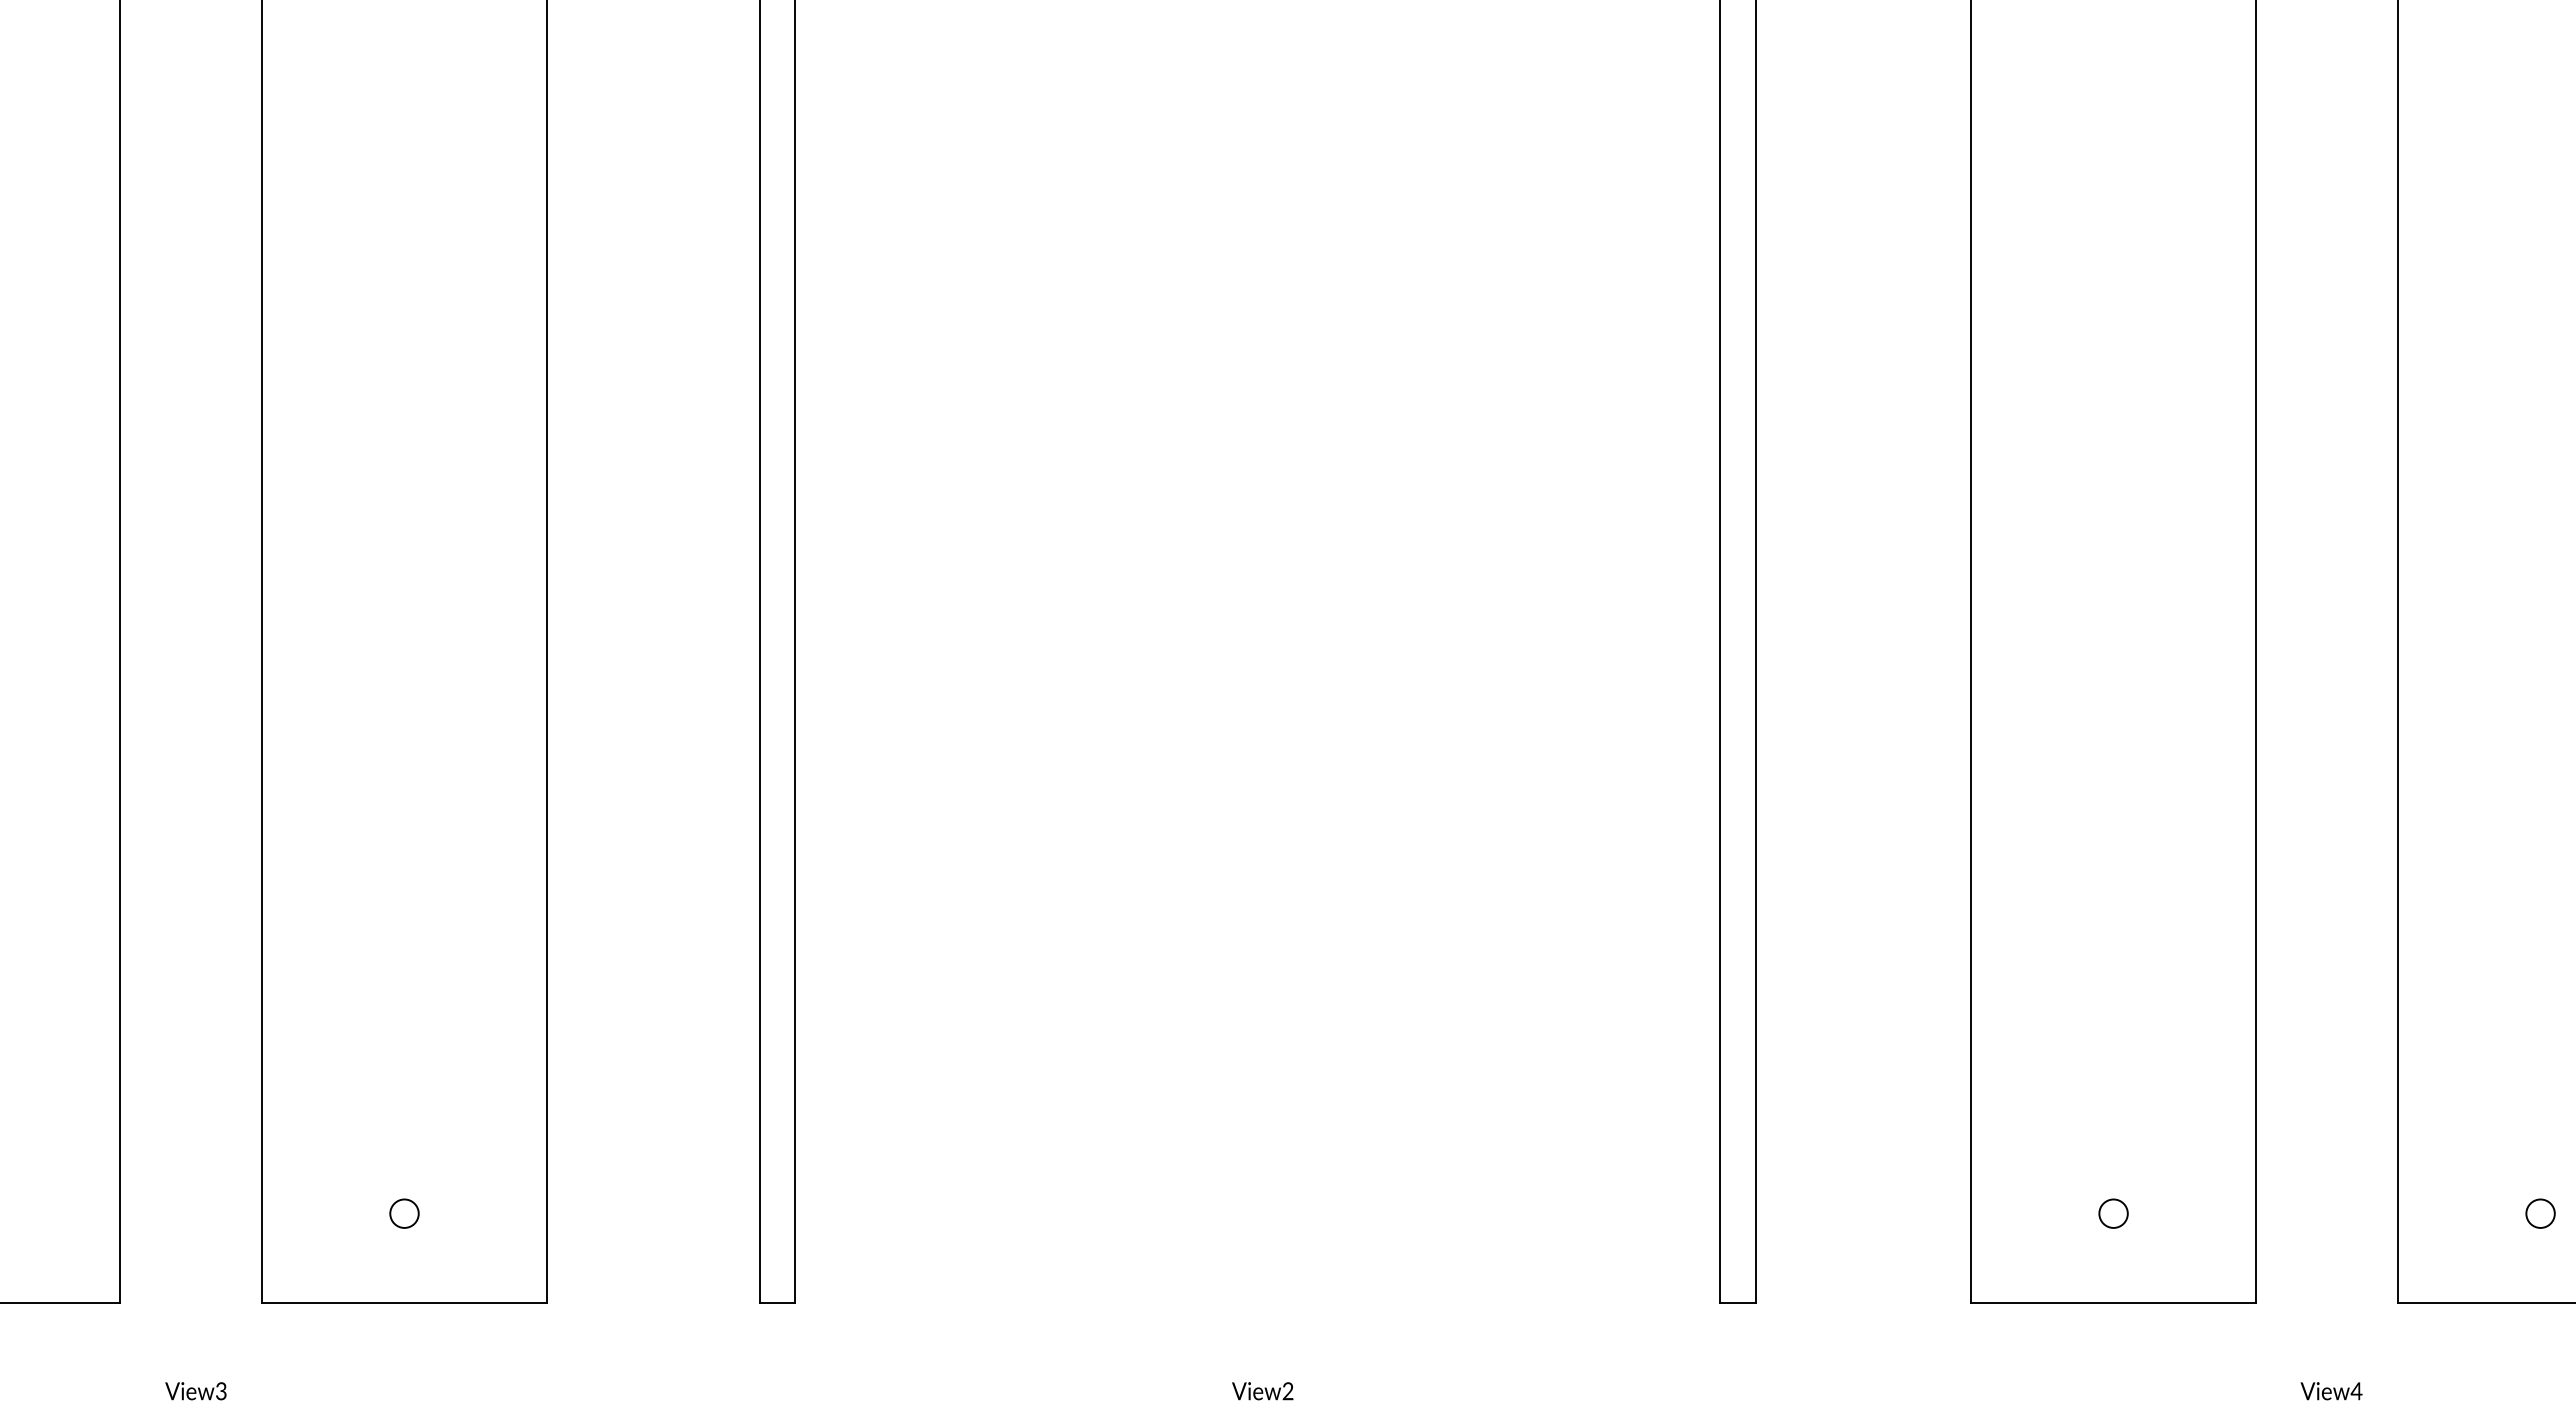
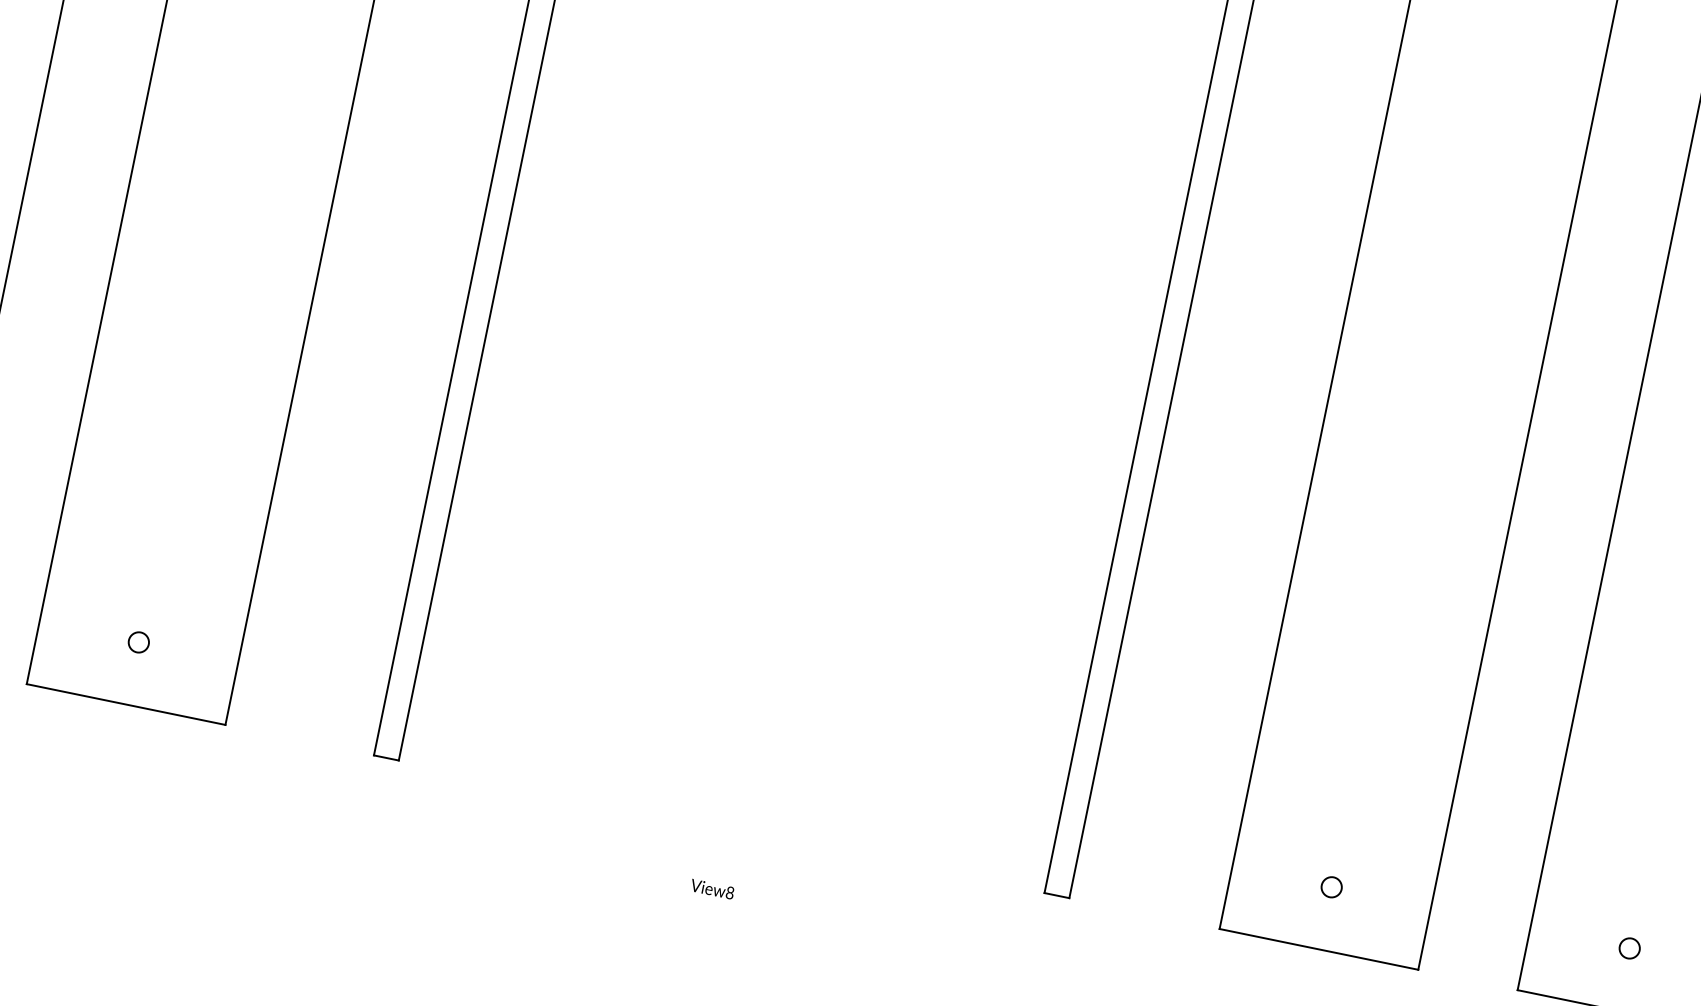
text: (1287, 1392) -> (729, 893), View2 -> View8

